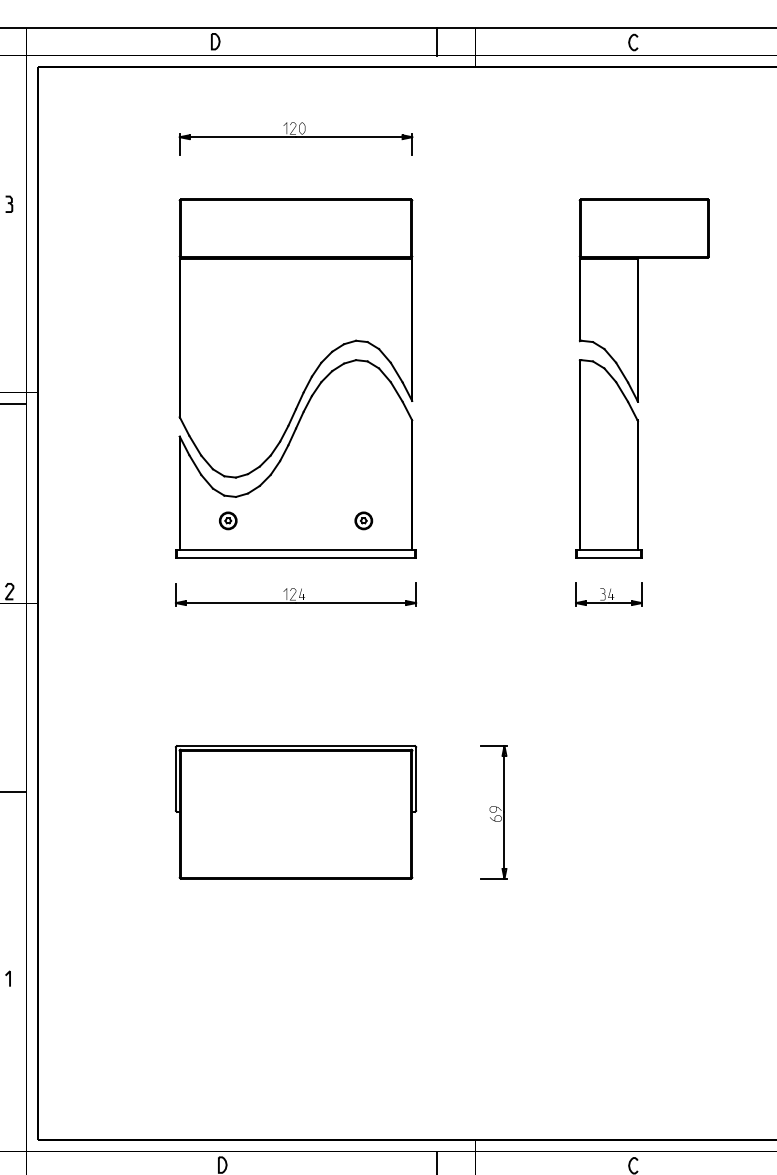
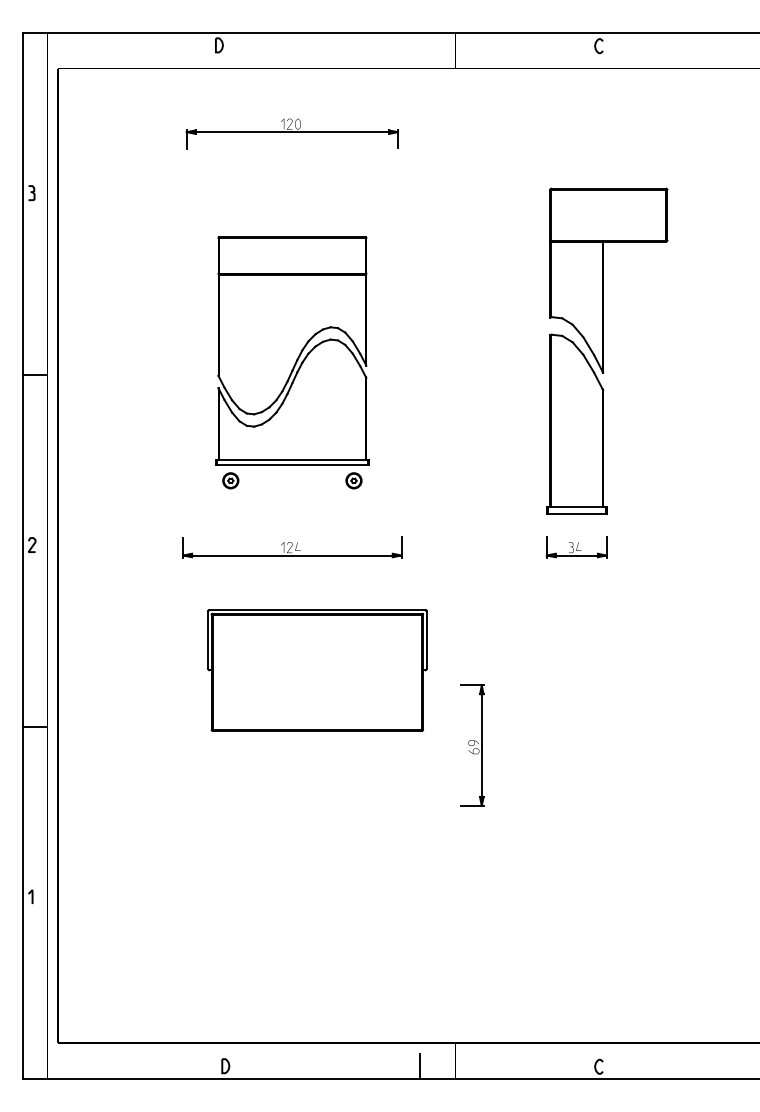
line: (436, 41) -> (420, 45), removed
part: (296, 377) -> (292, 350), size x0.7
part: (296, 812) -> (317, 670), moved

